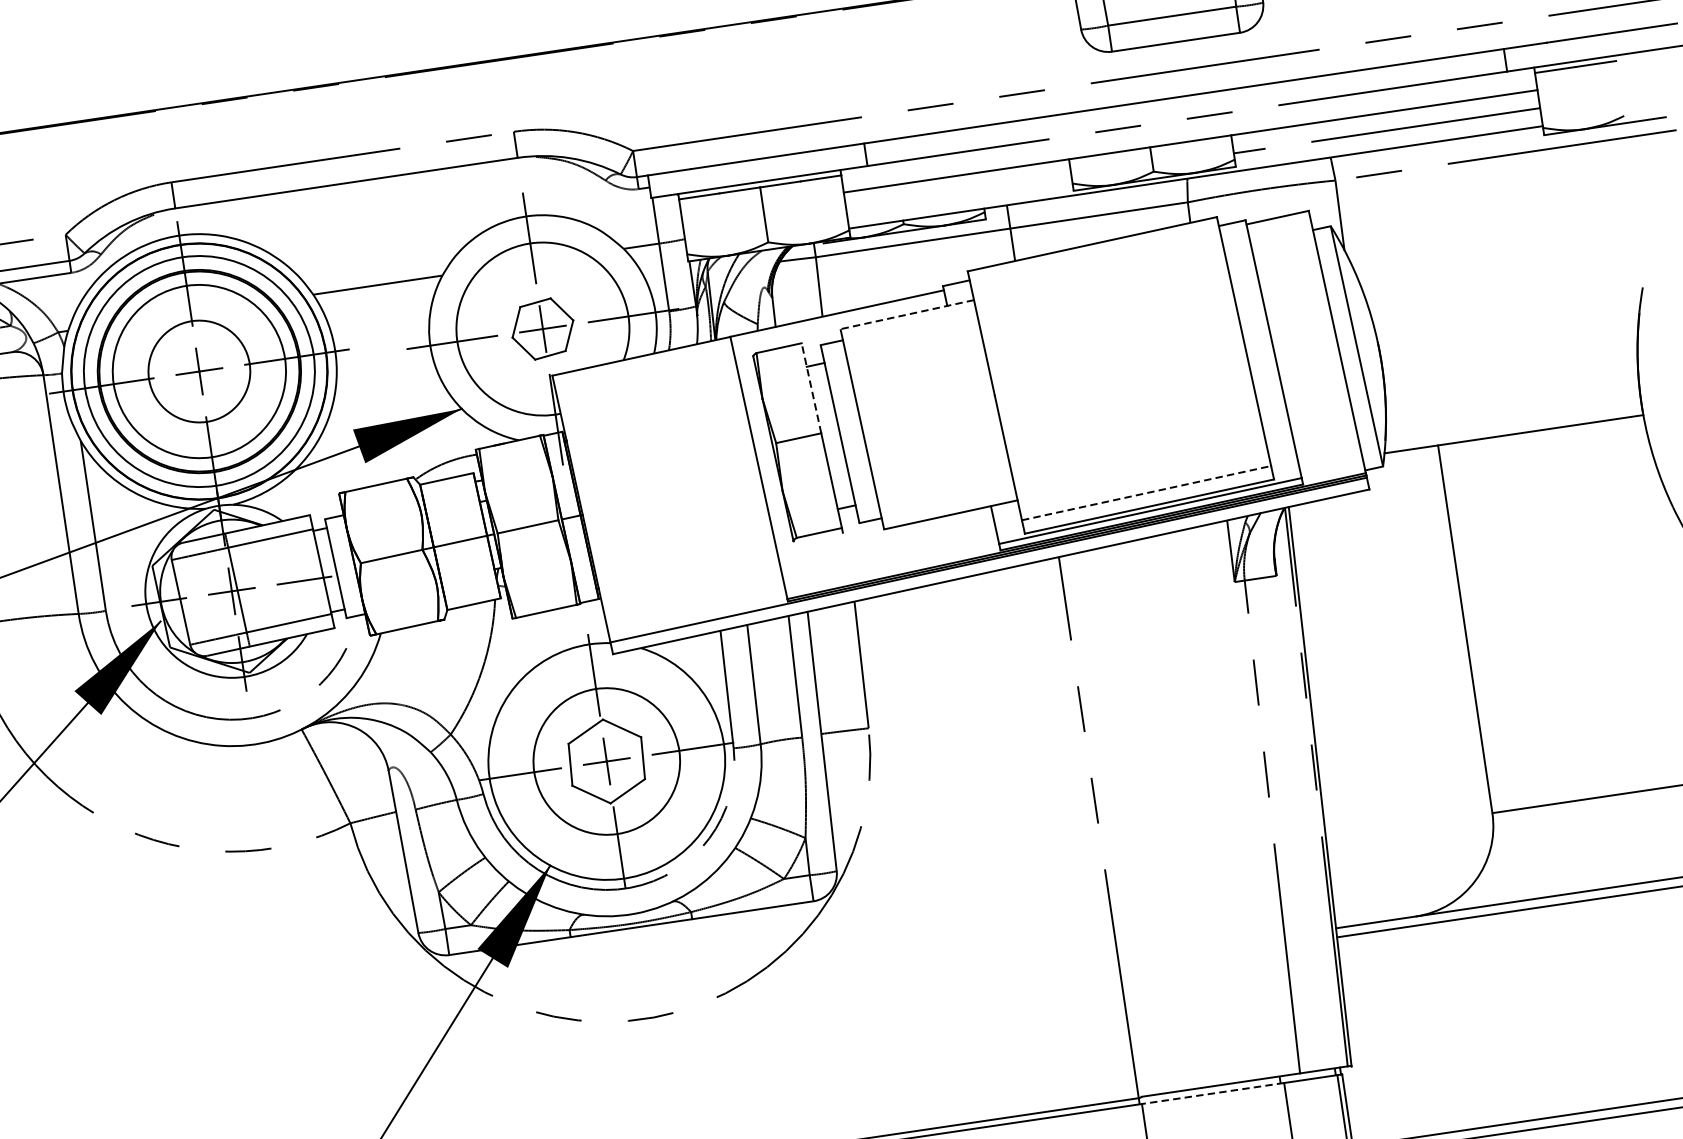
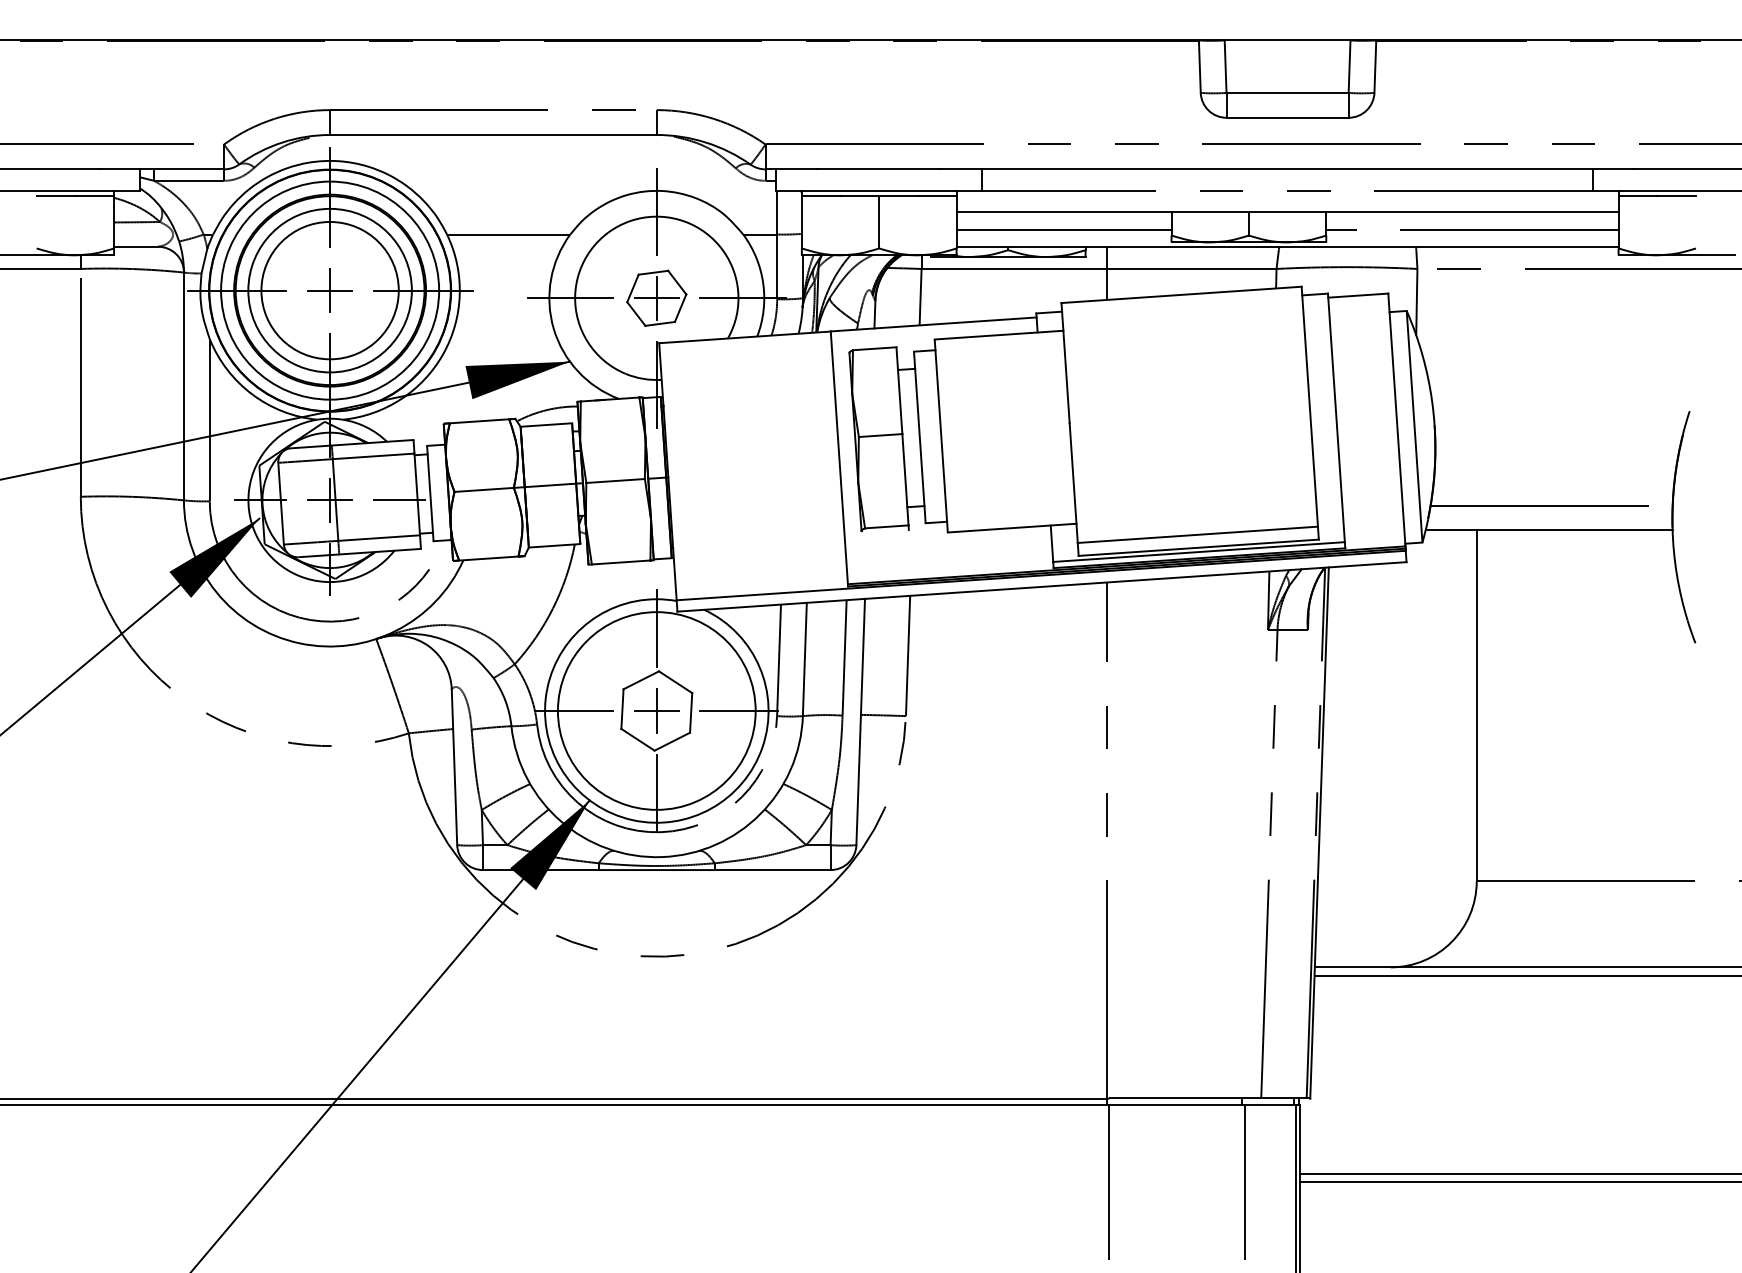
line: (958, 193) -> (1063, 229), added
line: (906, 315) -> (998, 335), dashed -> solid
circle: (198, 371) -> (329, 290), size x1.43
line: (811, 388) -> (899, 390), dashed -> solid
line: (1512, 407) -> (1551, 505), added
line: (1147, 492) -> (1198, 534), dashed -> solid
circle: (606, 761) -> (656, 710), size x1.43
line: (1213, 1093) -> (1177, 1104), dashed -> solid

